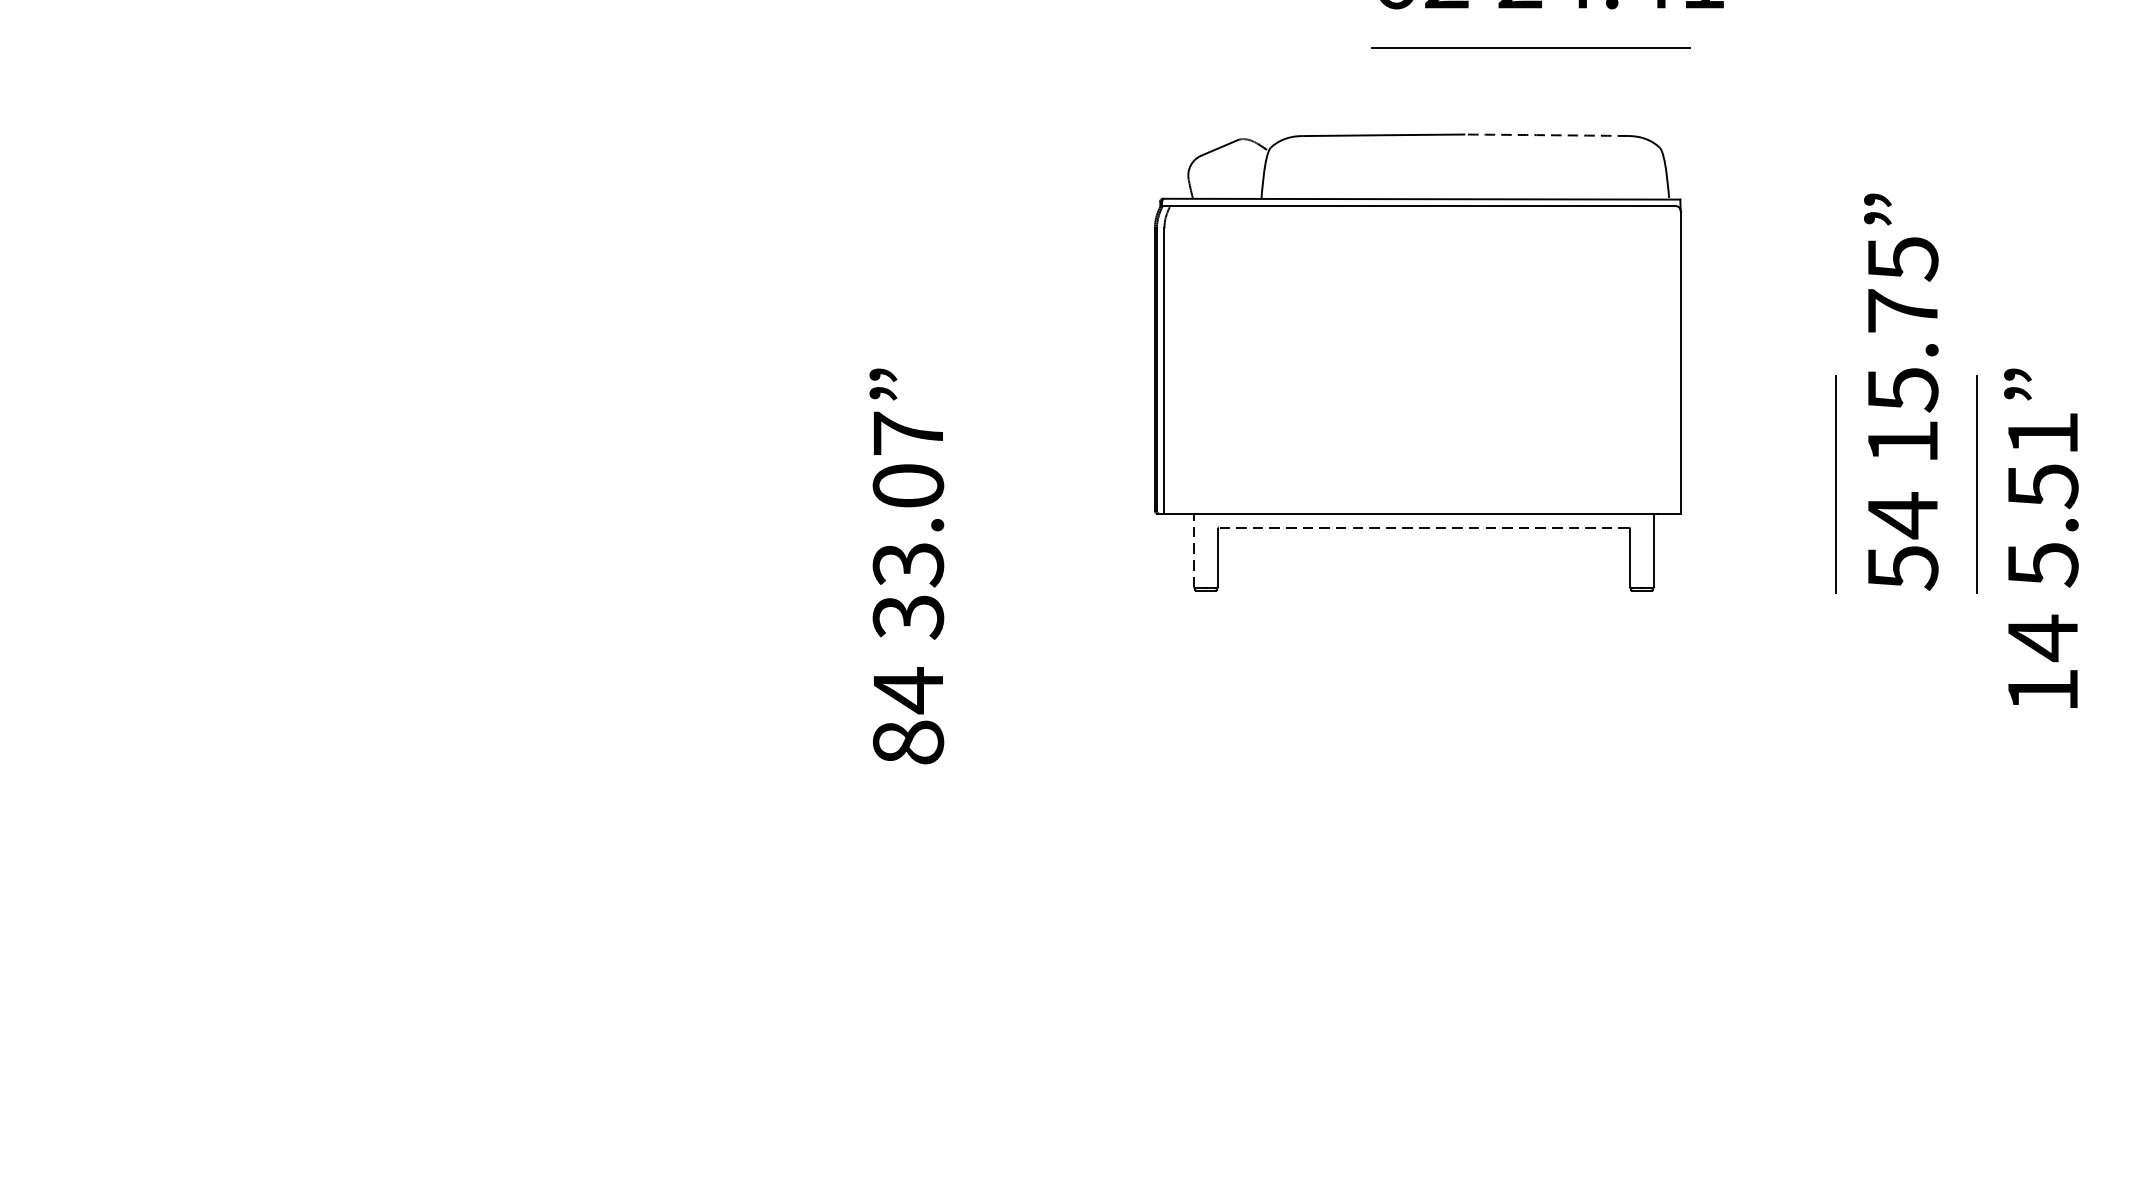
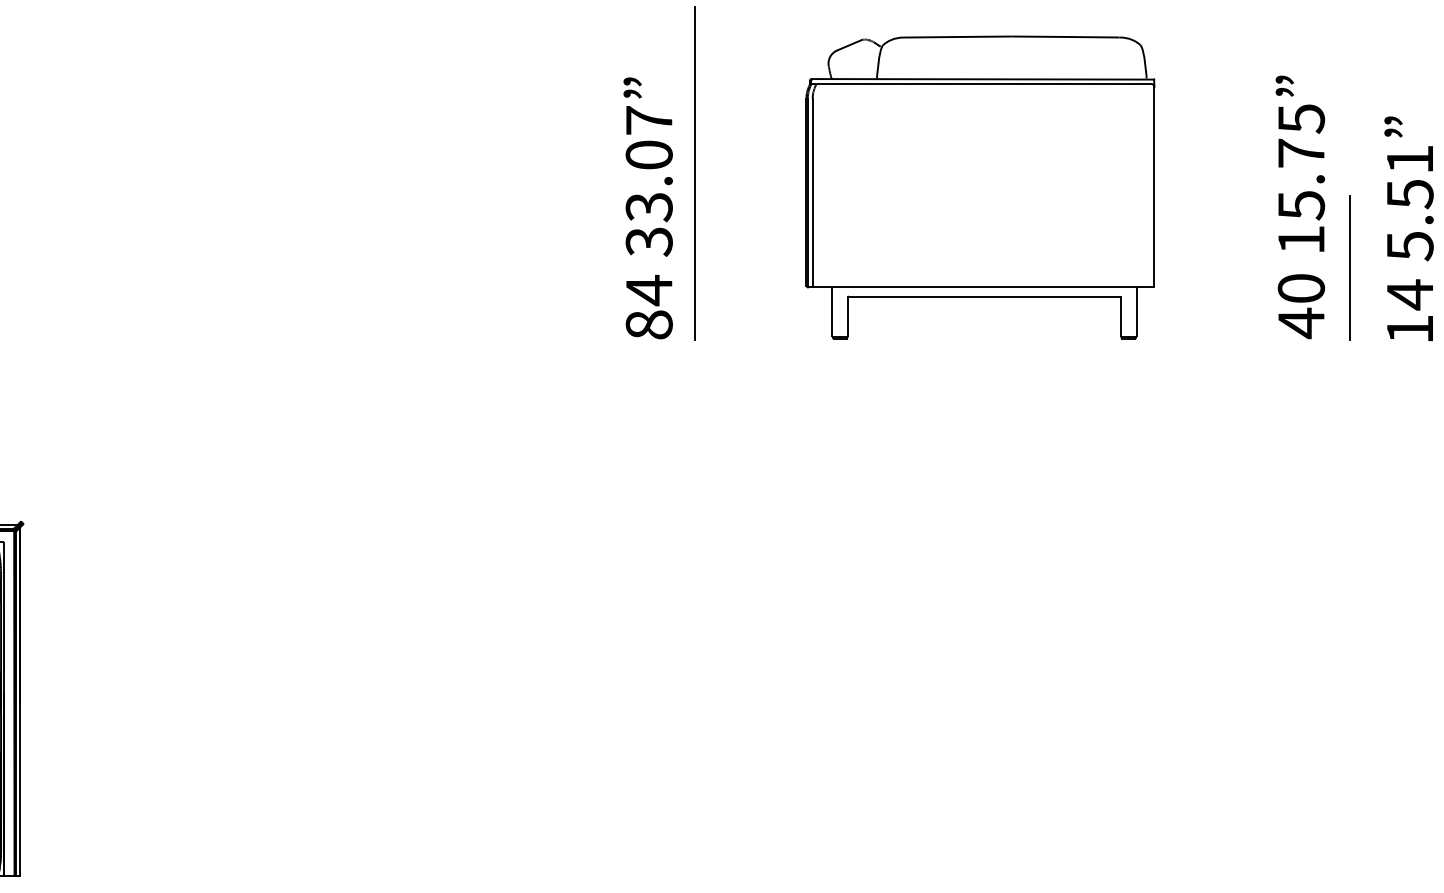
arc: (1546, 134) -> (1065, 36), dashed -> solid
line: (987, 339) -> (695, 172), added
line: (1835, 483) -> (1256, 267), removed
line: (1424, 527) -> (984, 296), dashed -> solid
text: (2040, 537) -> (1408, 228), moved
text: (1903, 542) -> (1301, 306), 54 -> 40
line: (1194, 550) -> (832, 311), dashed -> solid
text: (905, 566) -> (647, 208), moved

